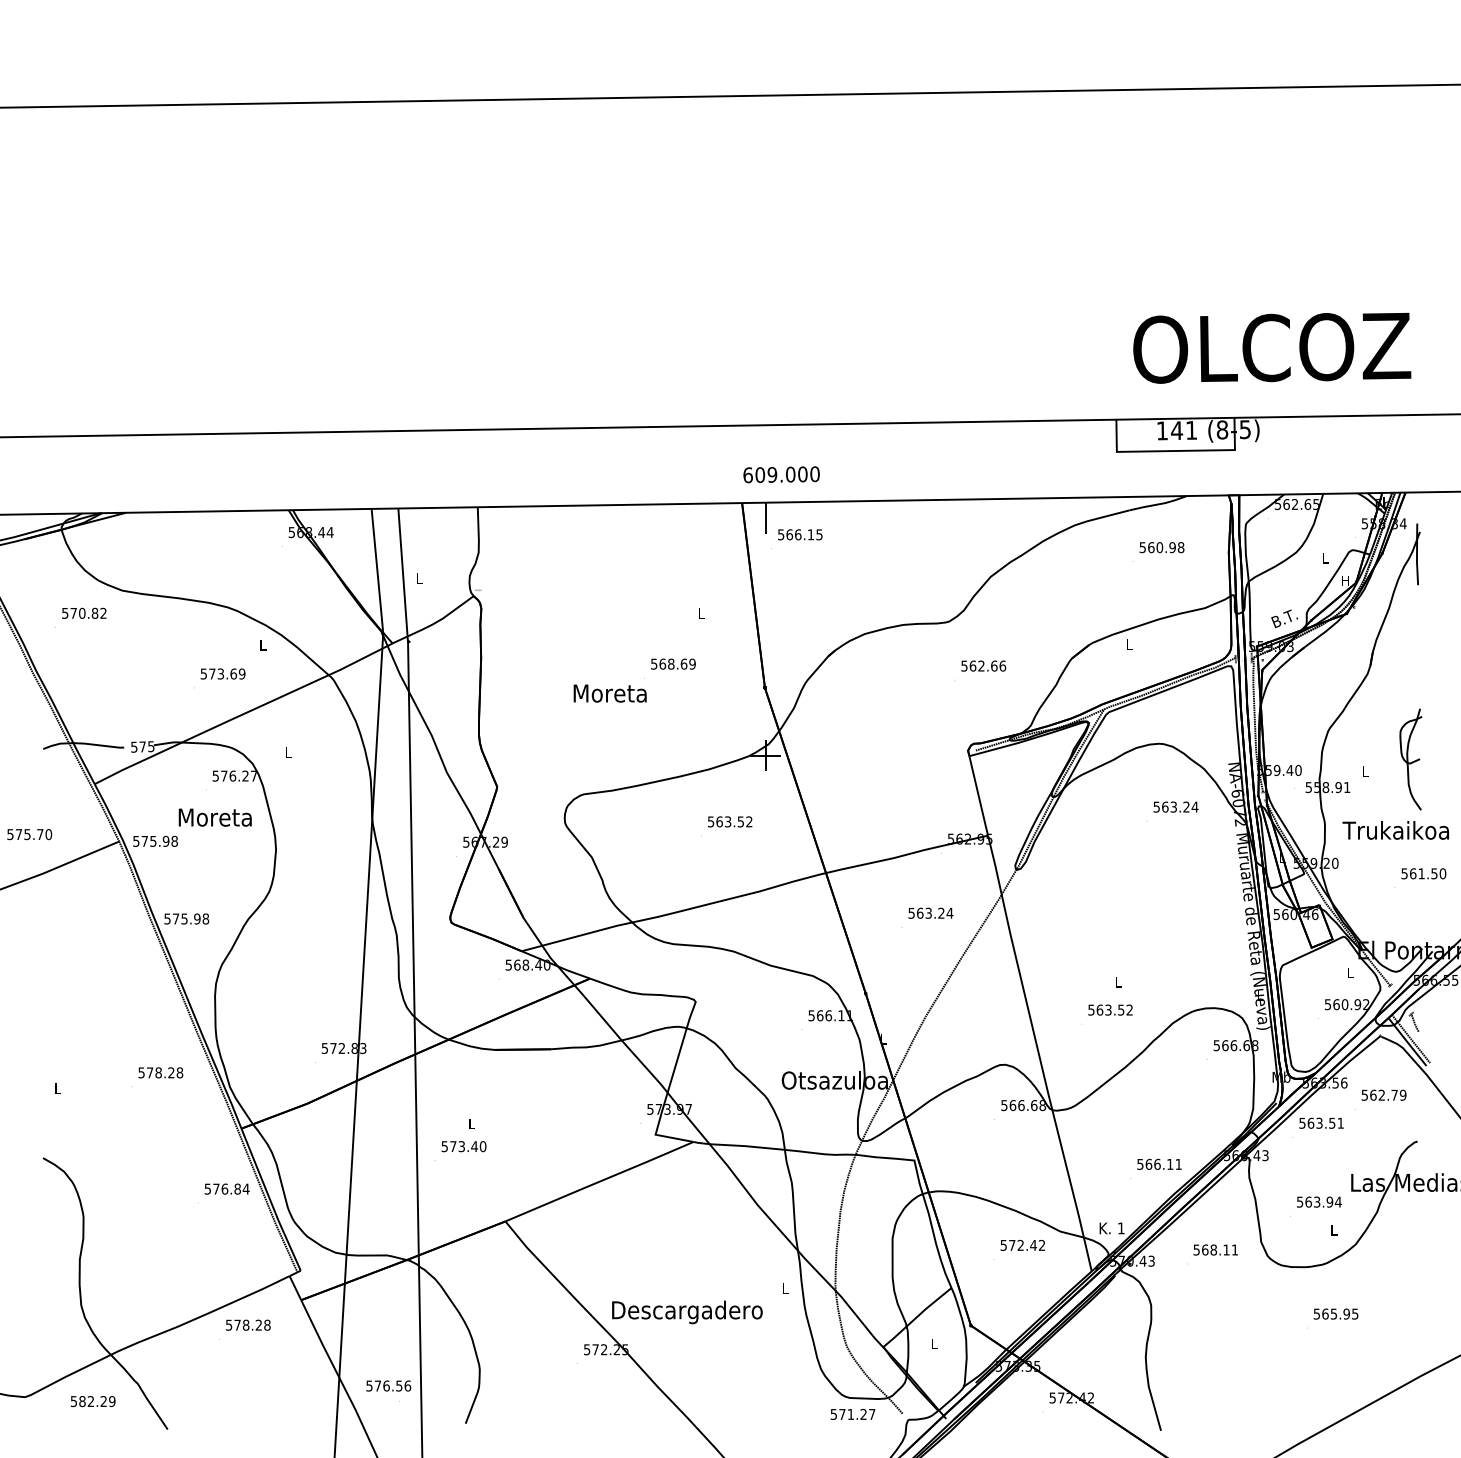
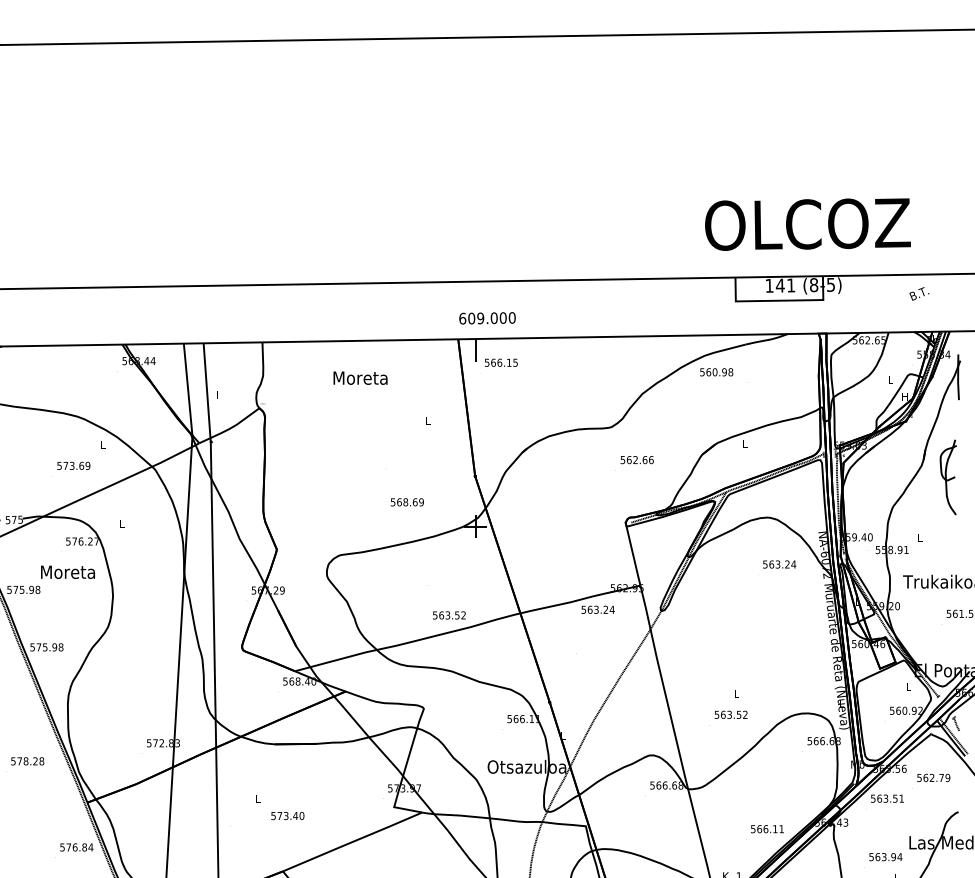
text: (1272, 347) -> (808, 224), moved
text: (1161, 547) -> (716, 372), moved
text: (1284, 618) -> (919, 293), moved
text: (673, 663) -> (407, 501), moved
text: (609, 693) -> (360, 378), moved
part: (1410, 759) -> (948, 477), moved
text: (730, 821) -> (449, 615), moved
text: (930, 912) -> (597, 609), moved
text: (463, 1146) -> (287, 815), moved

